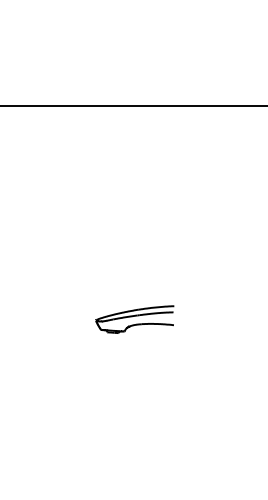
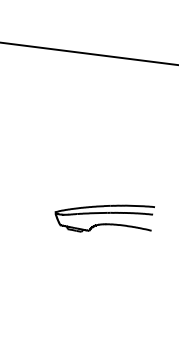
part: (134, 319) -> (103, 217), size x1.67

